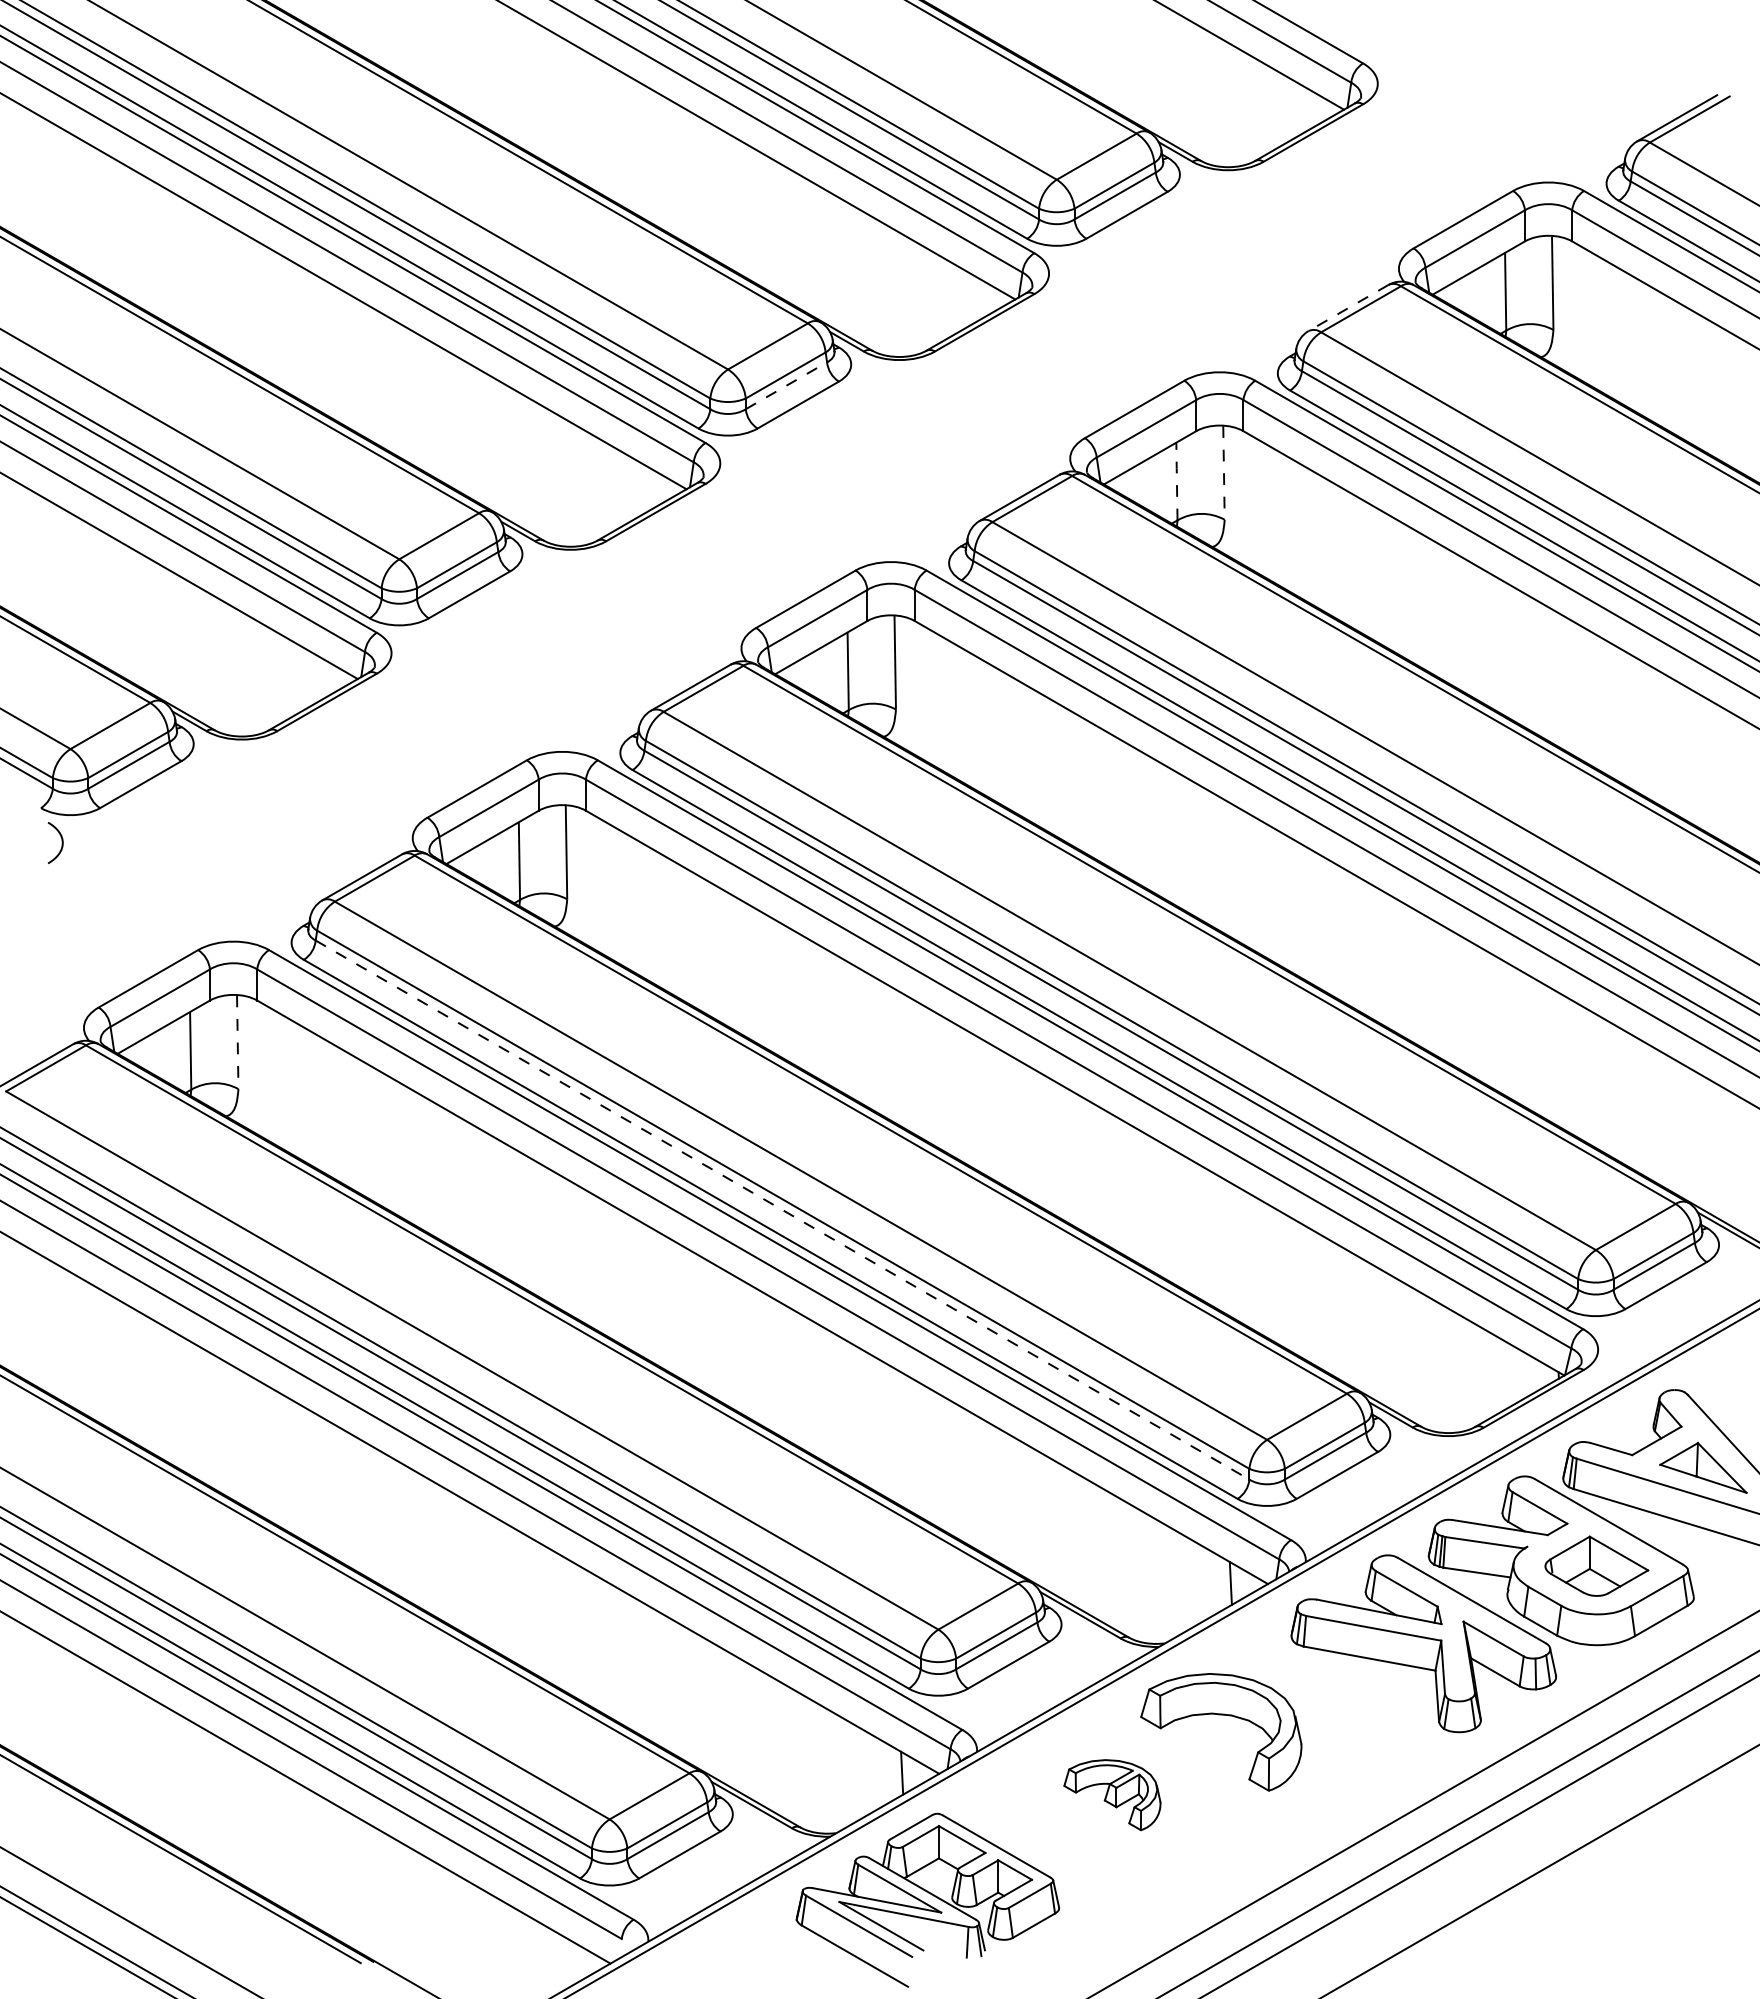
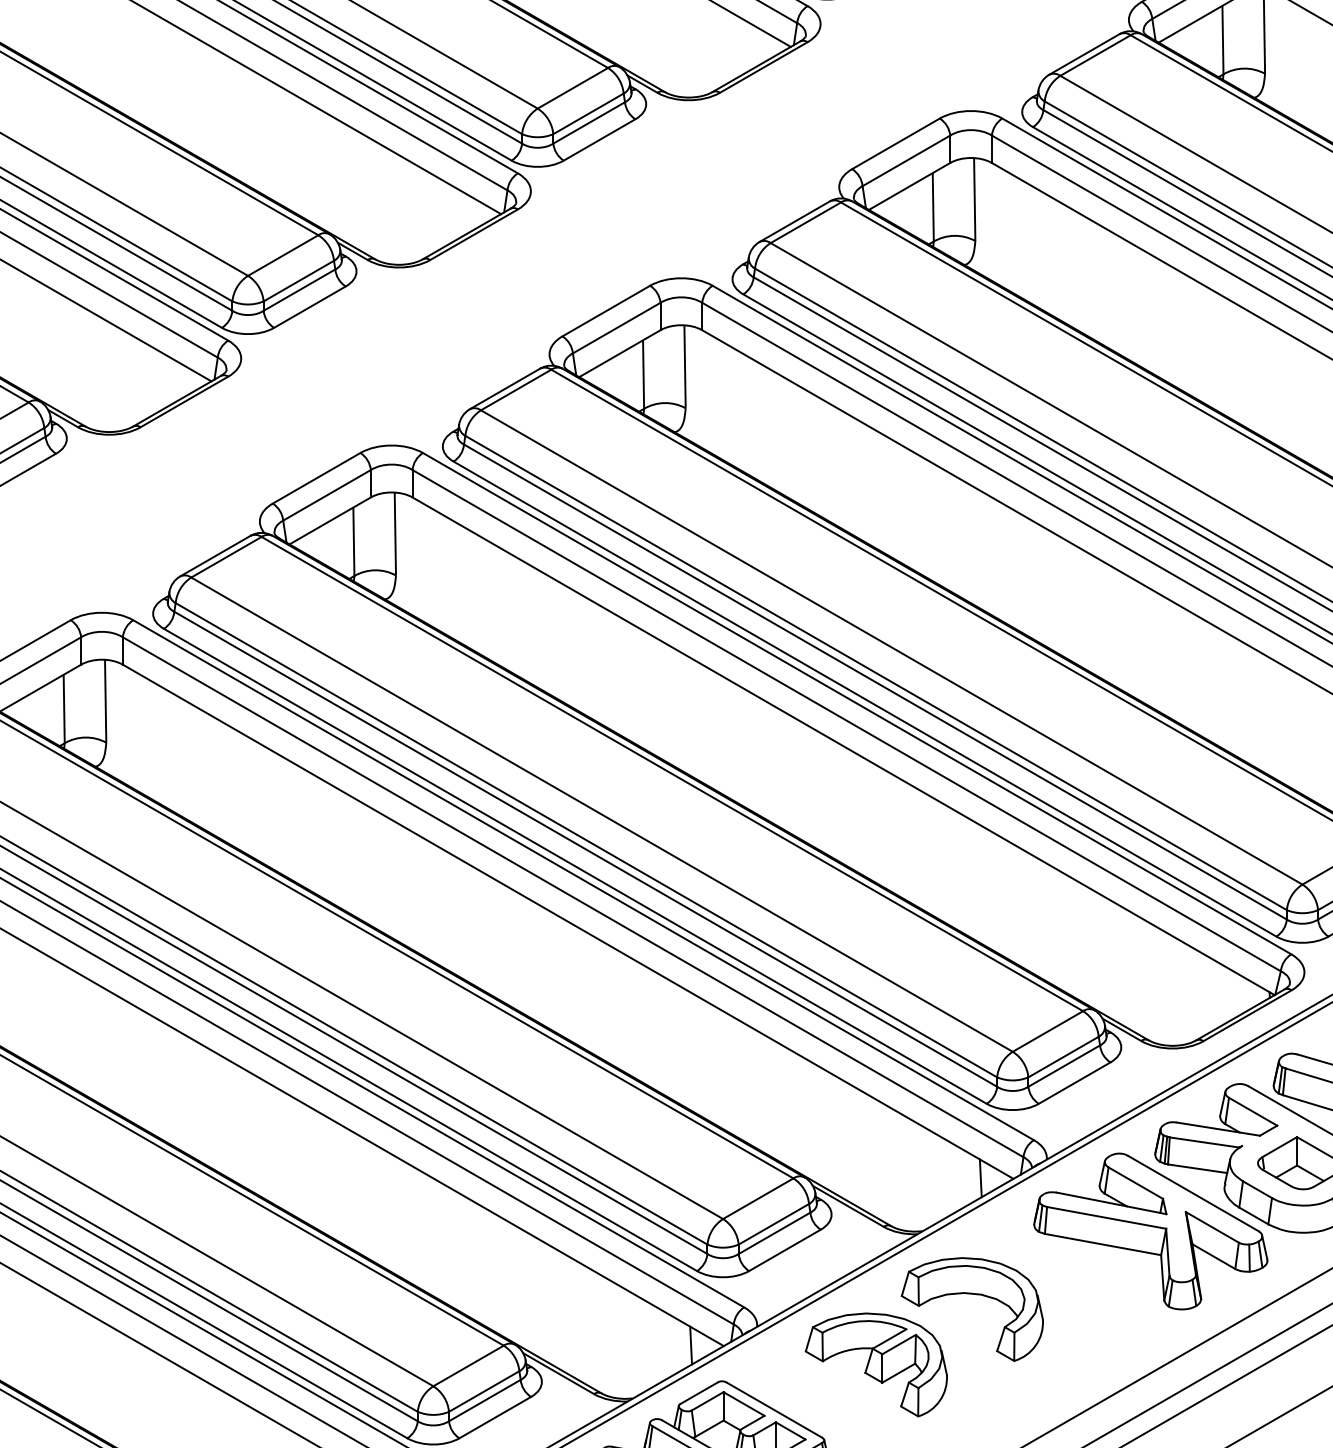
line: (1348, 308) -> (1084, 54), dashed -> solid
line: (786, 385) -> (589, 122), dashed -> solid
line: (1223, 472) -> (974, 199), dashed -> solid
line: (1176, 481) -> (932, 207), dashed -> solid
line: (237, 1041) -> (105, 700), dashed -> solid
line: (783, 1210) -> (586, 849), dashed -> solid
part: (1112, 1794) -> (876, 1364), size x1.67

